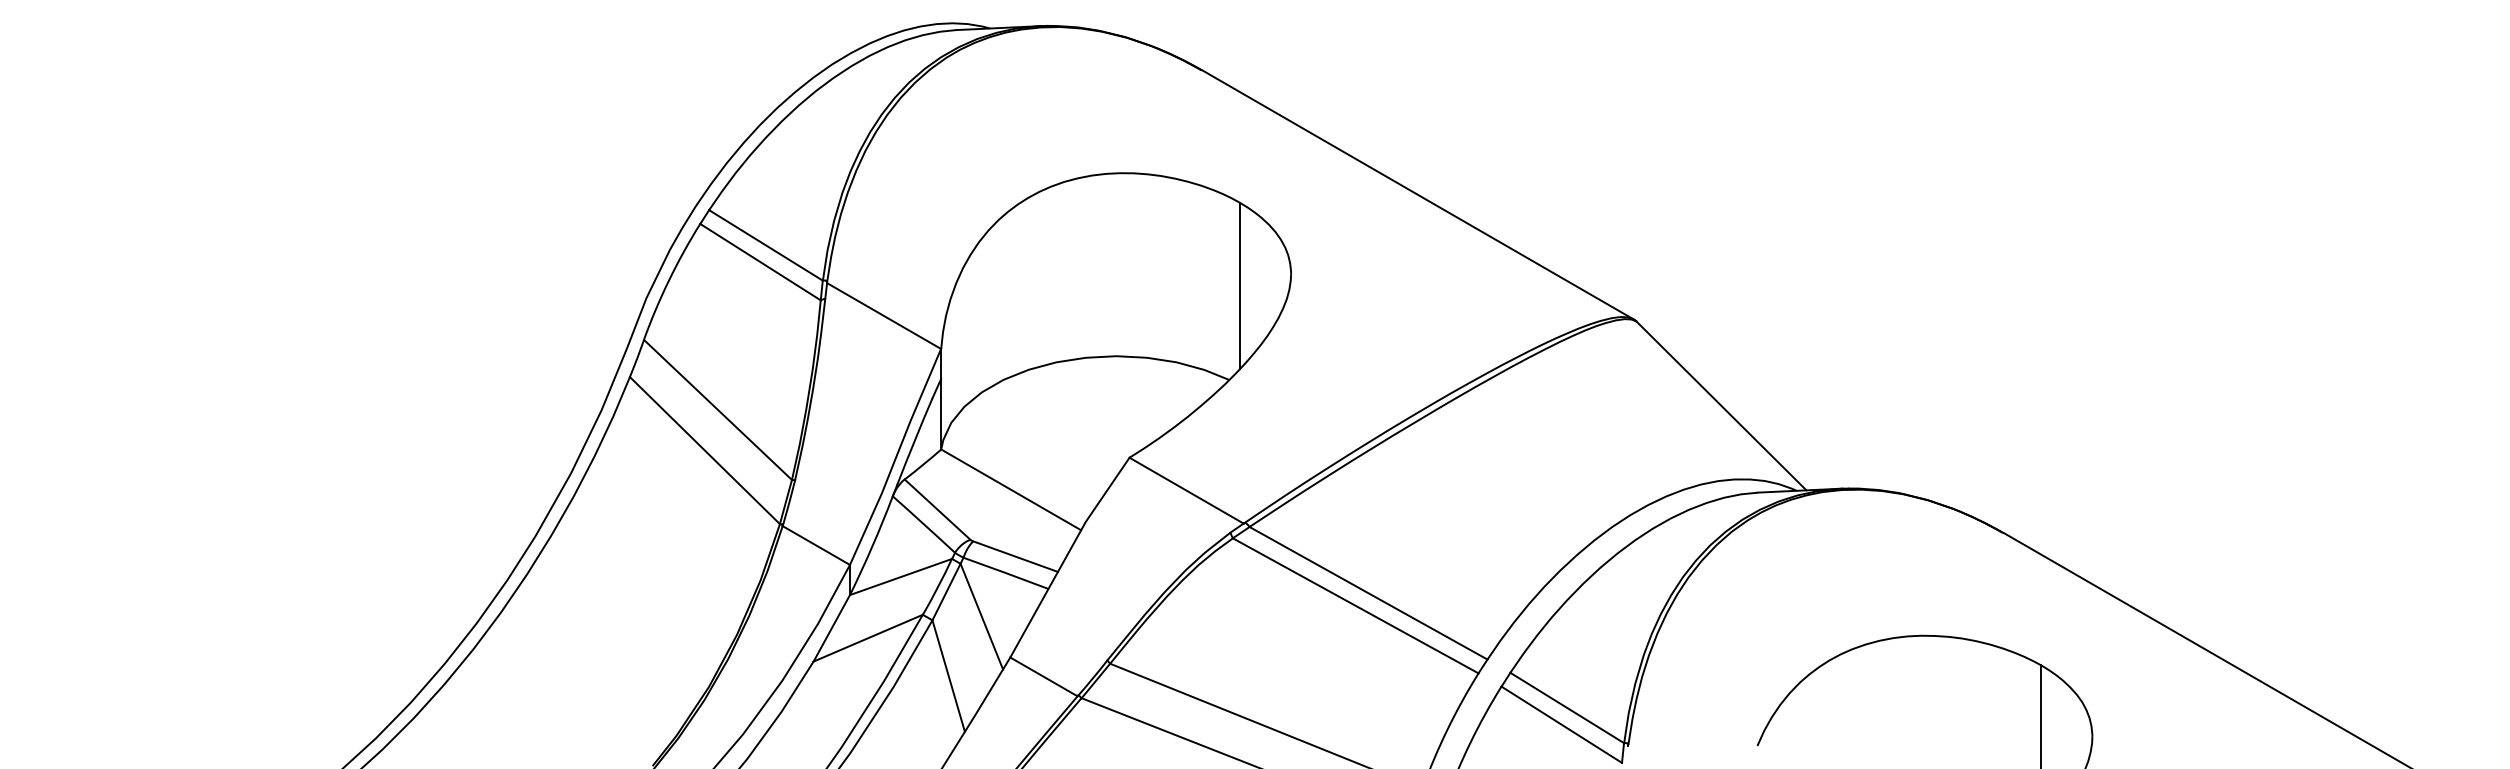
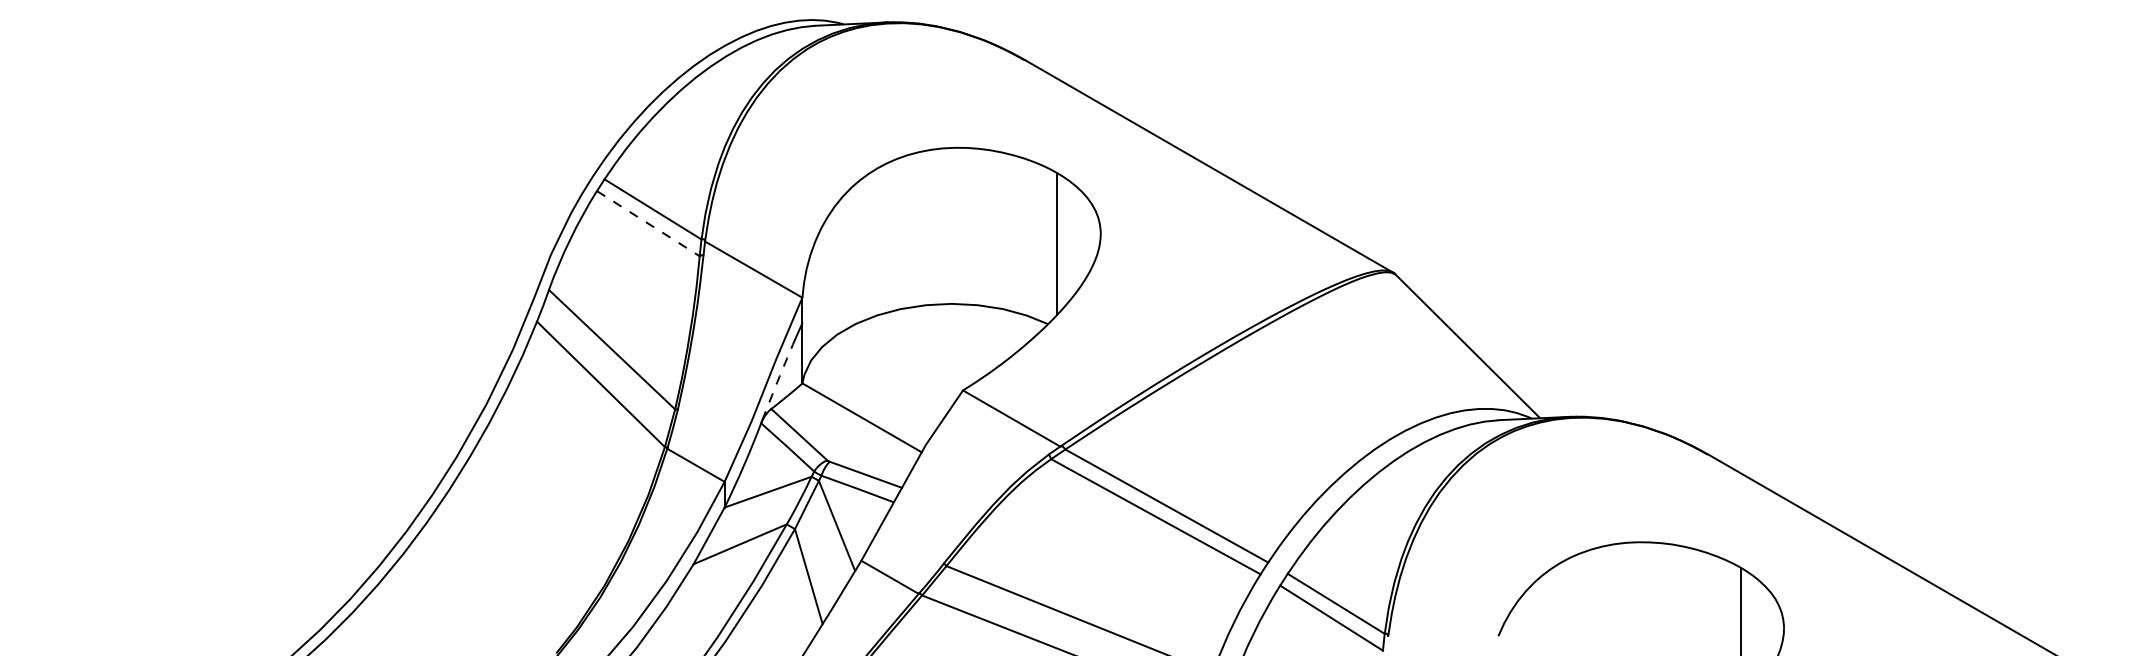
line: (760, 262) -> (648, 223), solid -> dashed
arc: (914, 441) -> (779, 376), solid -> dashed

